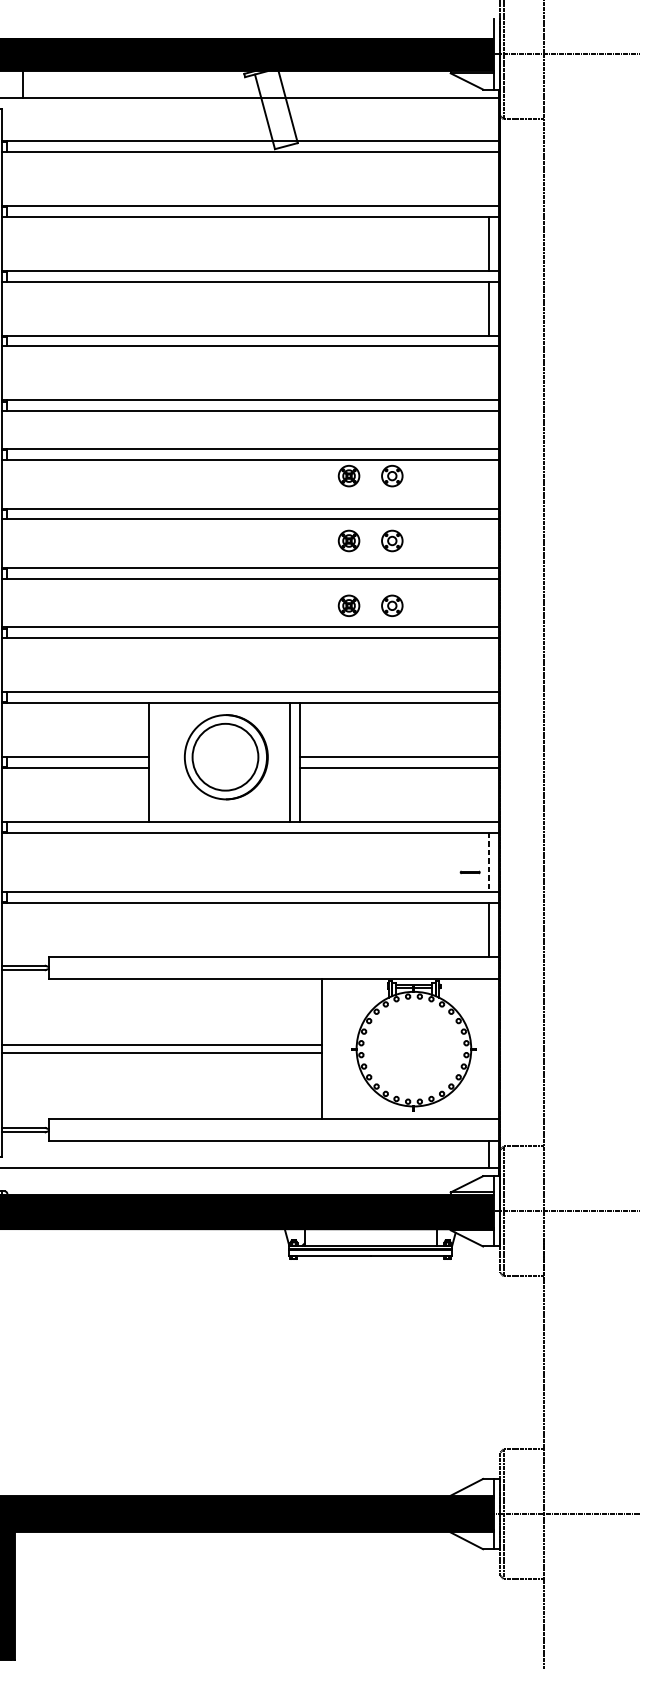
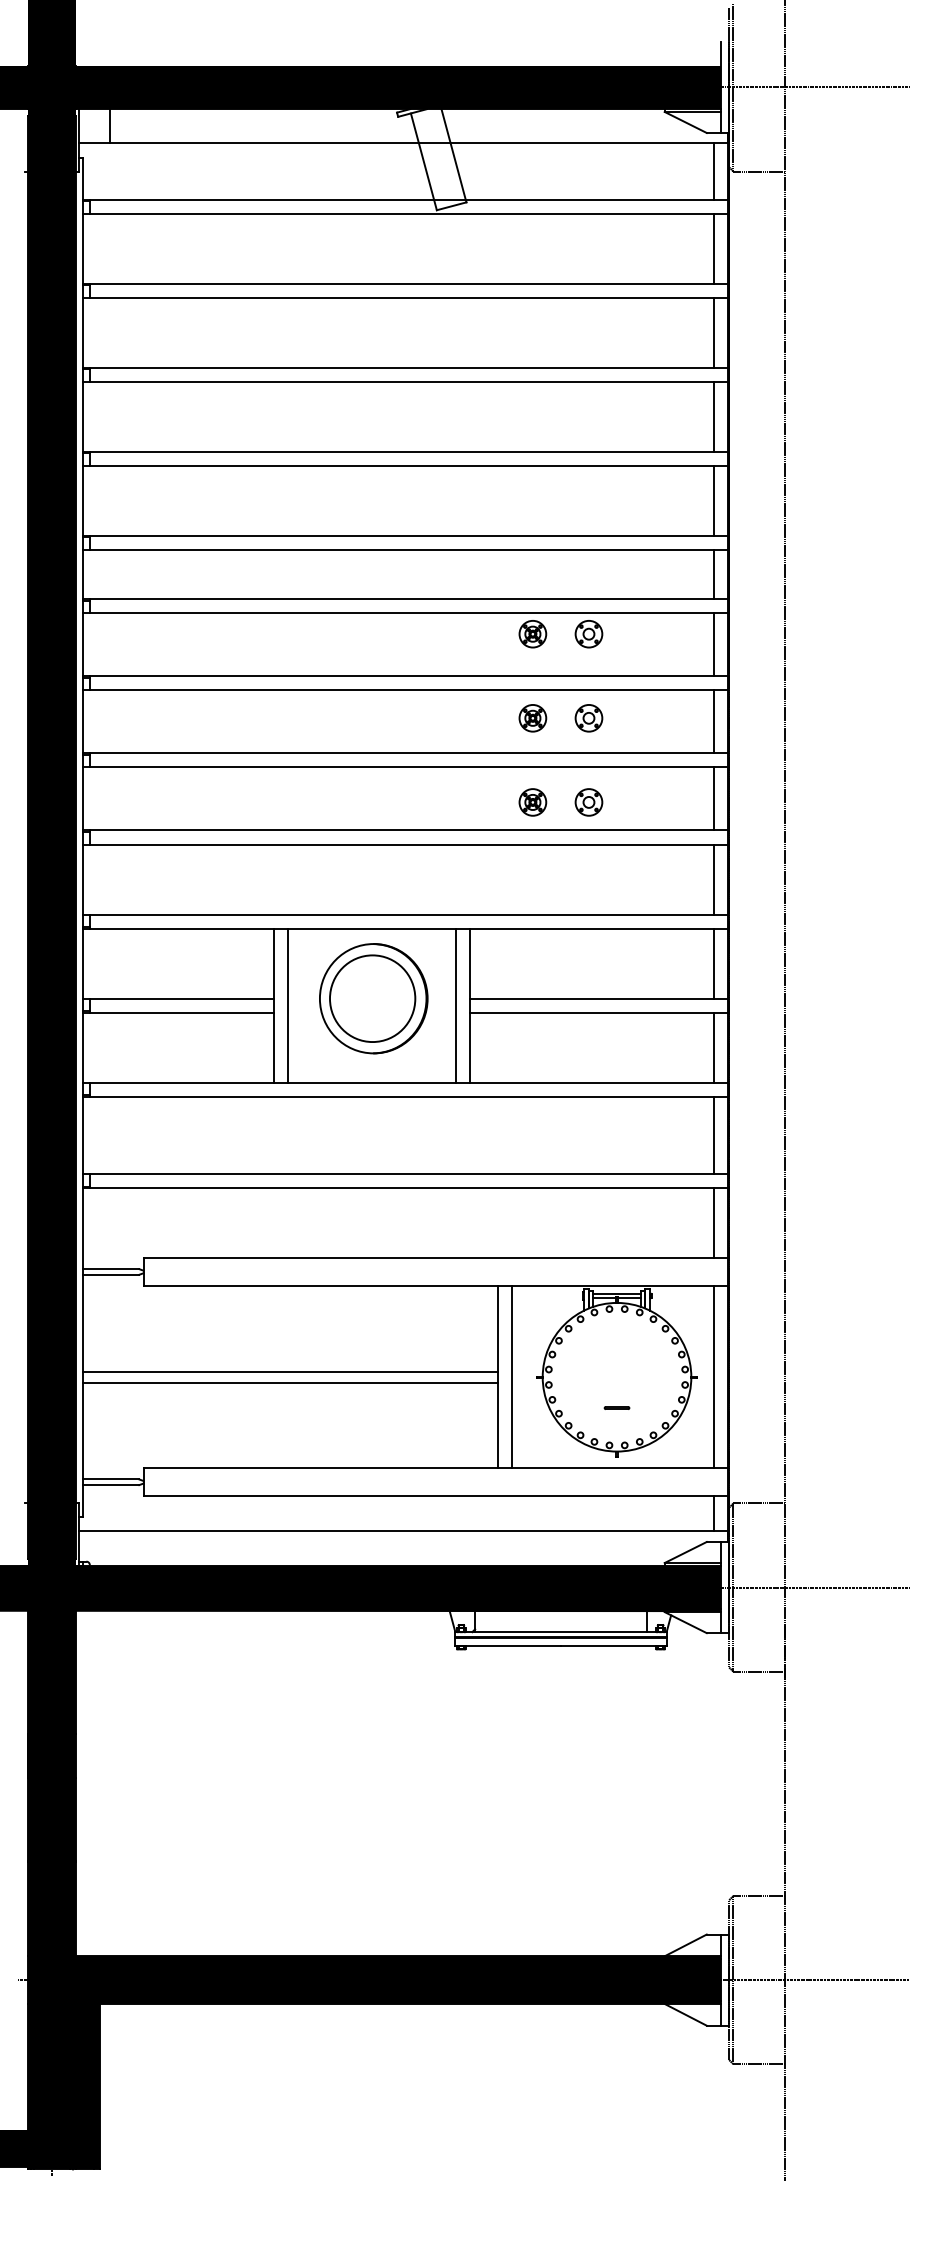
line: (488, 119) -> (713, 171), added
line: (488, 178) -> (713, 248), added
line: (488, 373) -> (713, 500), added
line: (488, 430) -> (713, 574), added
line: (488, 484) -> (713, 644), added
line: (488, 543) -> (713, 721), added
line: (488, 602) -> (713, 798), added
line: (488, 665) -> (713, 879), added
line: (488, 730) -> (713, 963), added
line: (159, 762) -> (287, 1005), added
line: (488, 794) -> (713, 1047), added
line: (488, 862) -> (713, 1135), dashed -> solid
line: (469, 871) -> (616, 1407), moved
line: (332, 1048) -> (511, 1376), added
line: (488, 1048) -> (713, 1376), added

